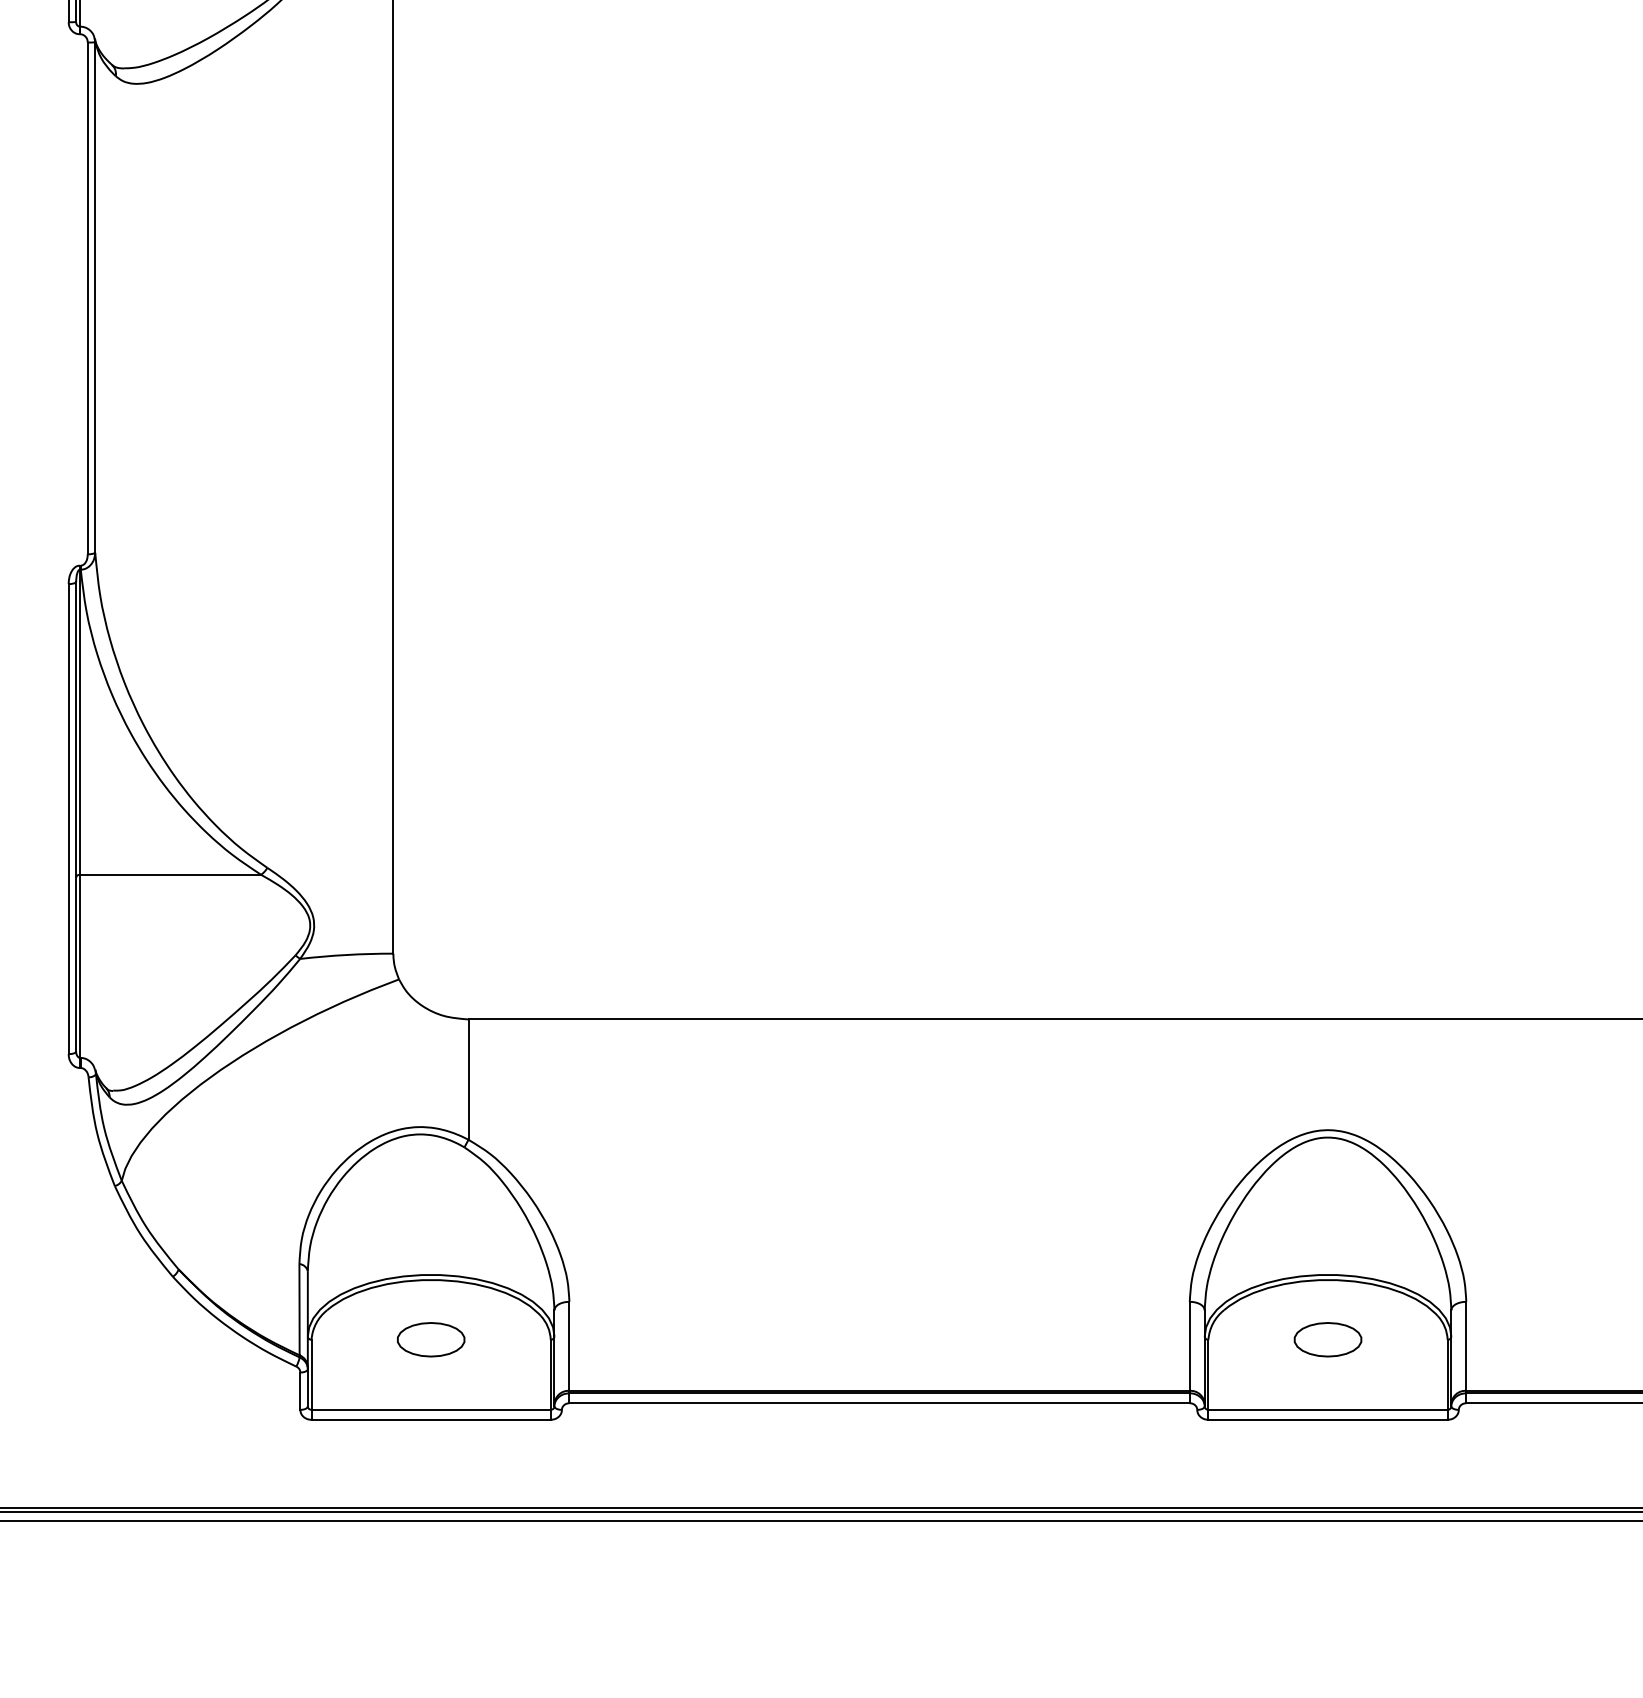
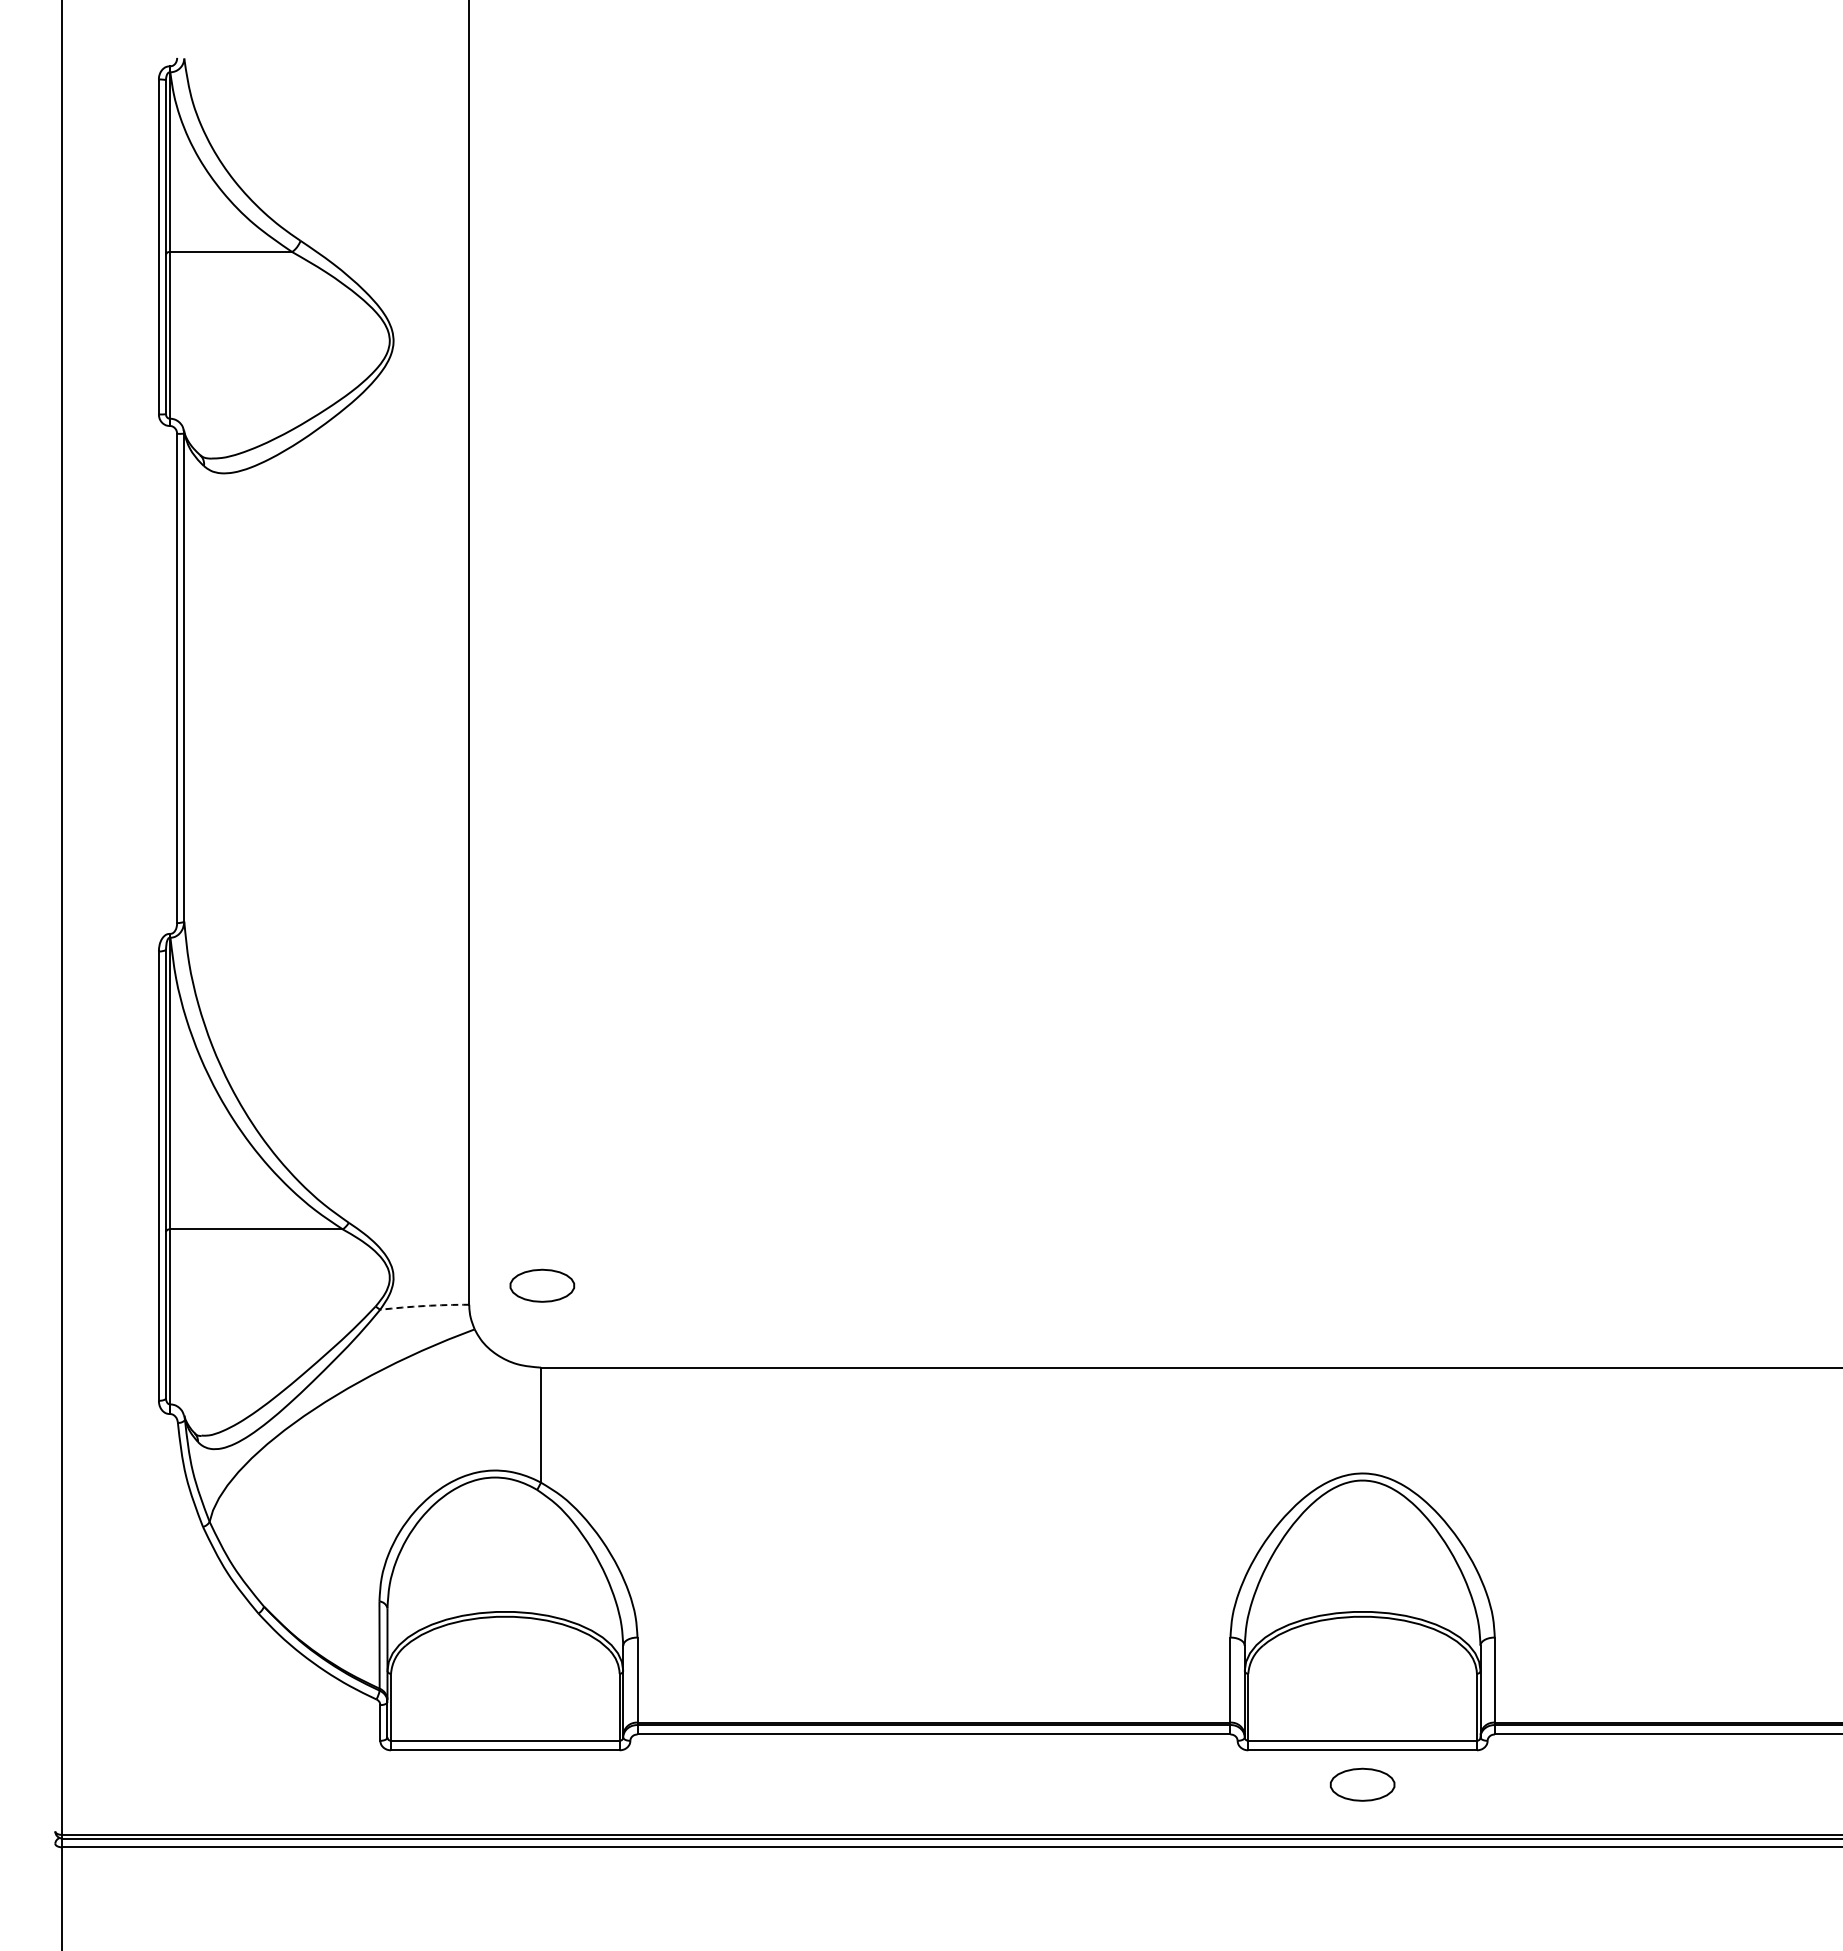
arc: (346, 955) -> (424, 1306), solid -> dashed
part: (431, 1339) -> (542, 1285), moved
part: (1327, 1339) -> (1362, 1784), moved

